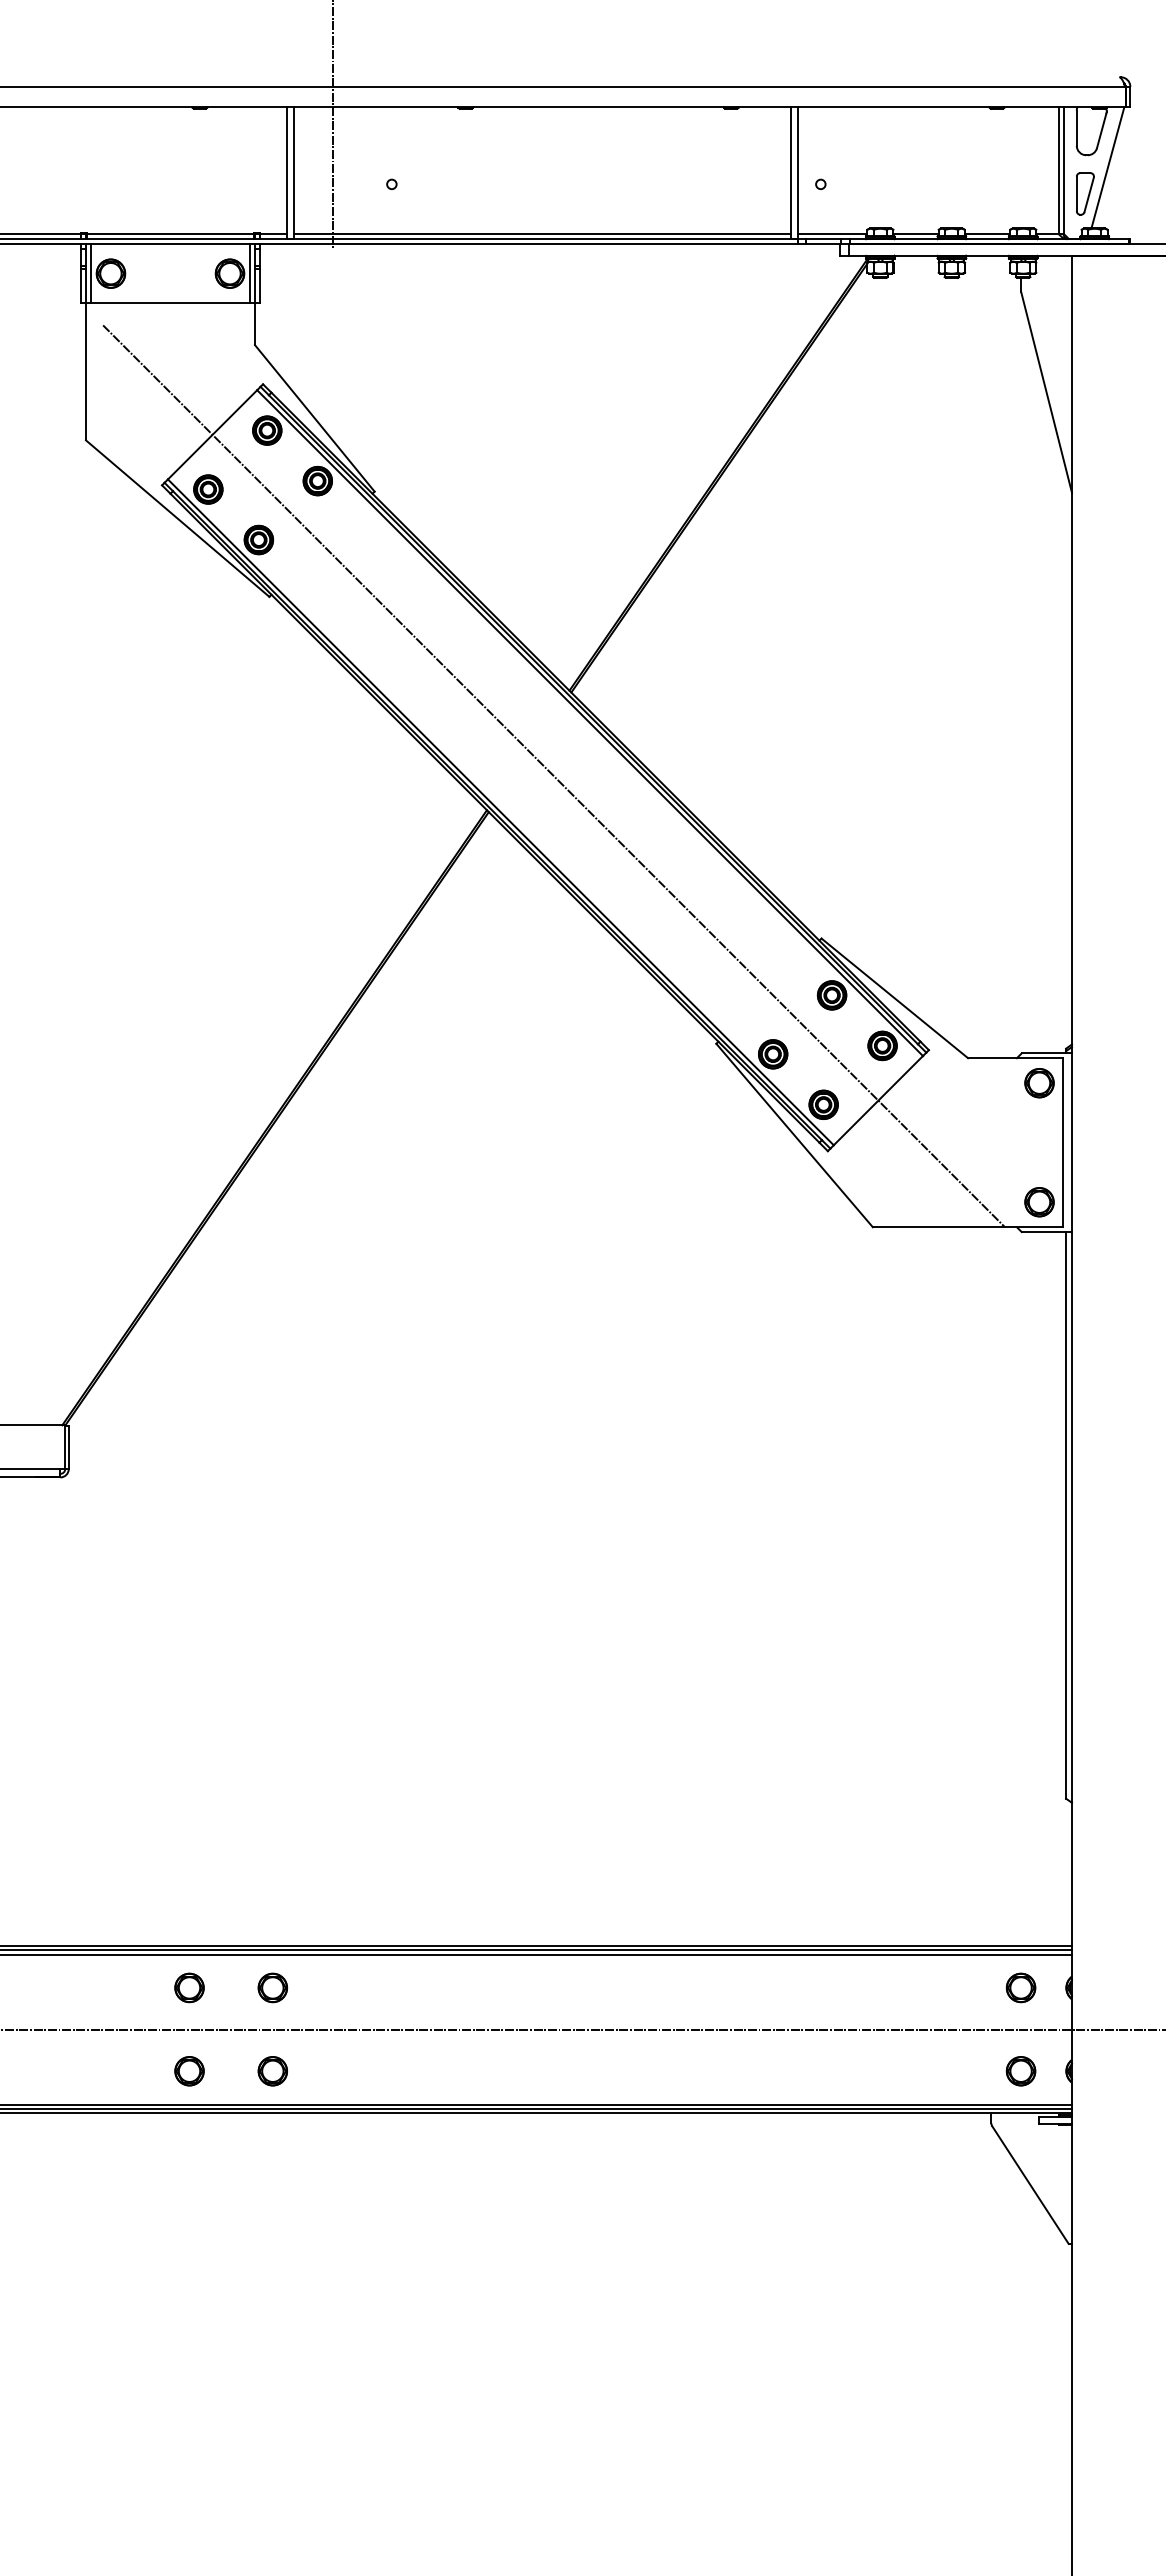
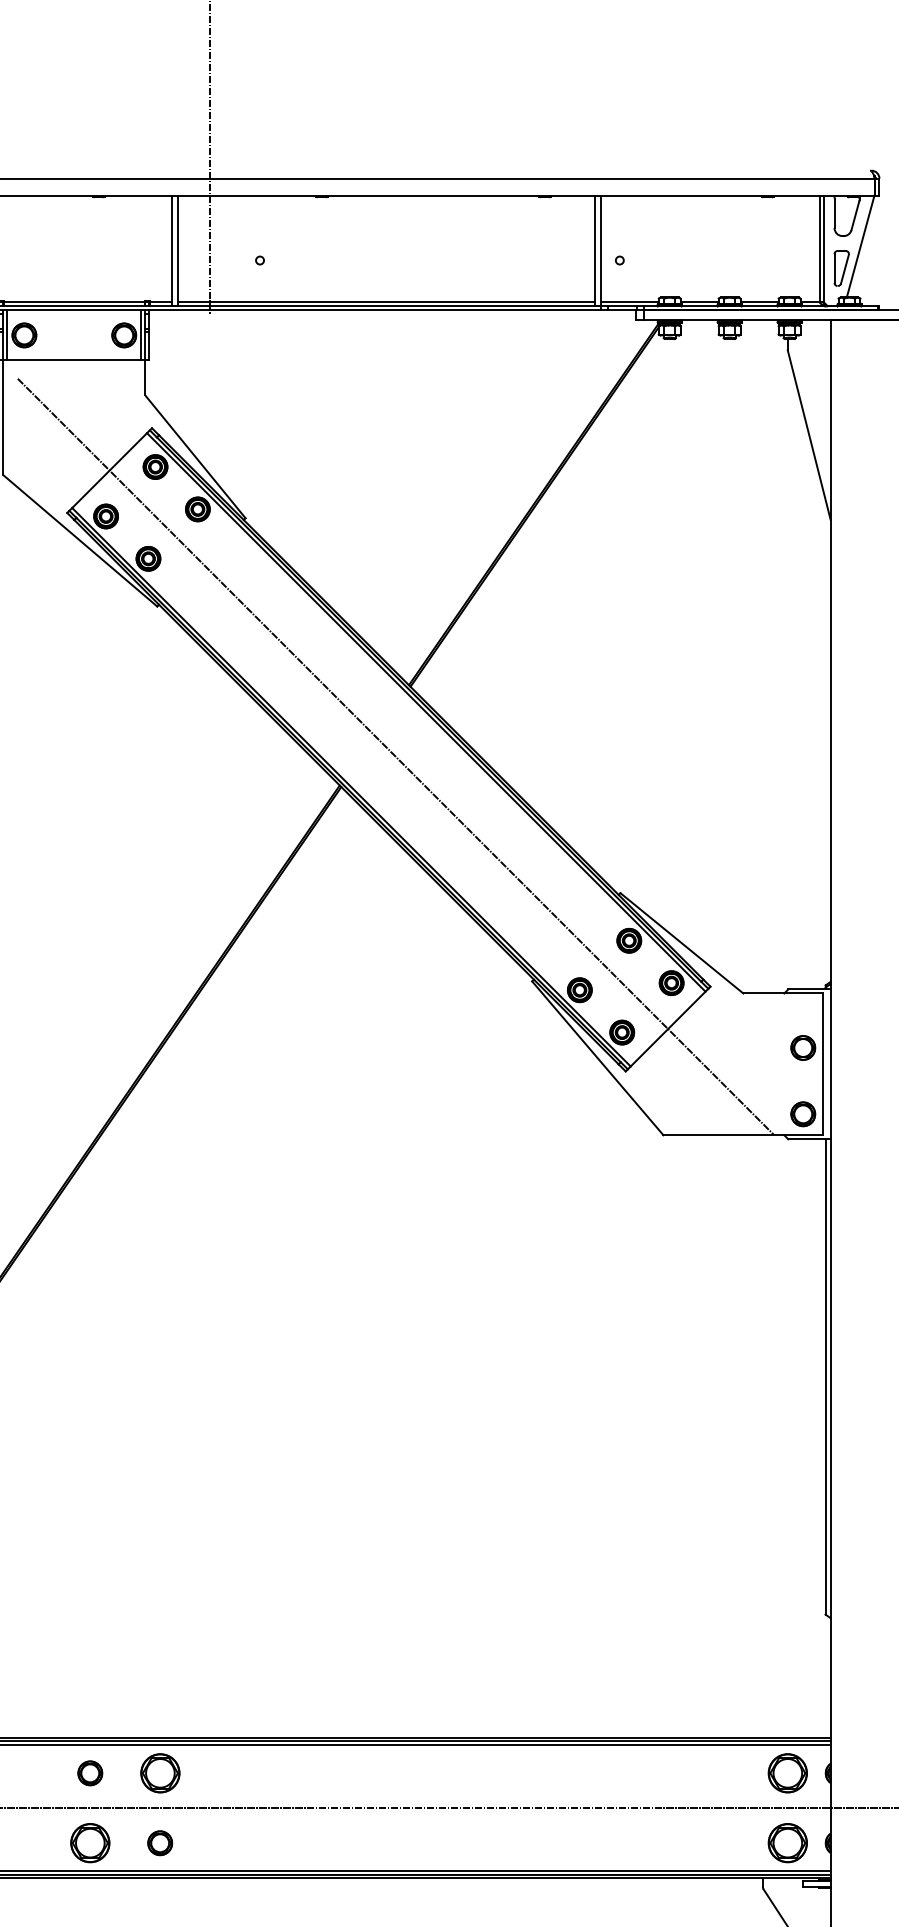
part: (1039, 1083) -> (803, 1048), moved
part: (272, 1987) -> (159, 1772), size x1.6
part: (1020, 1987) -> (787, 1772), size x1.6
part: (189, 2071) -> (90, 1843), size x1.6
part: (1020, 2071) -> (787, 1843), size x1.6

